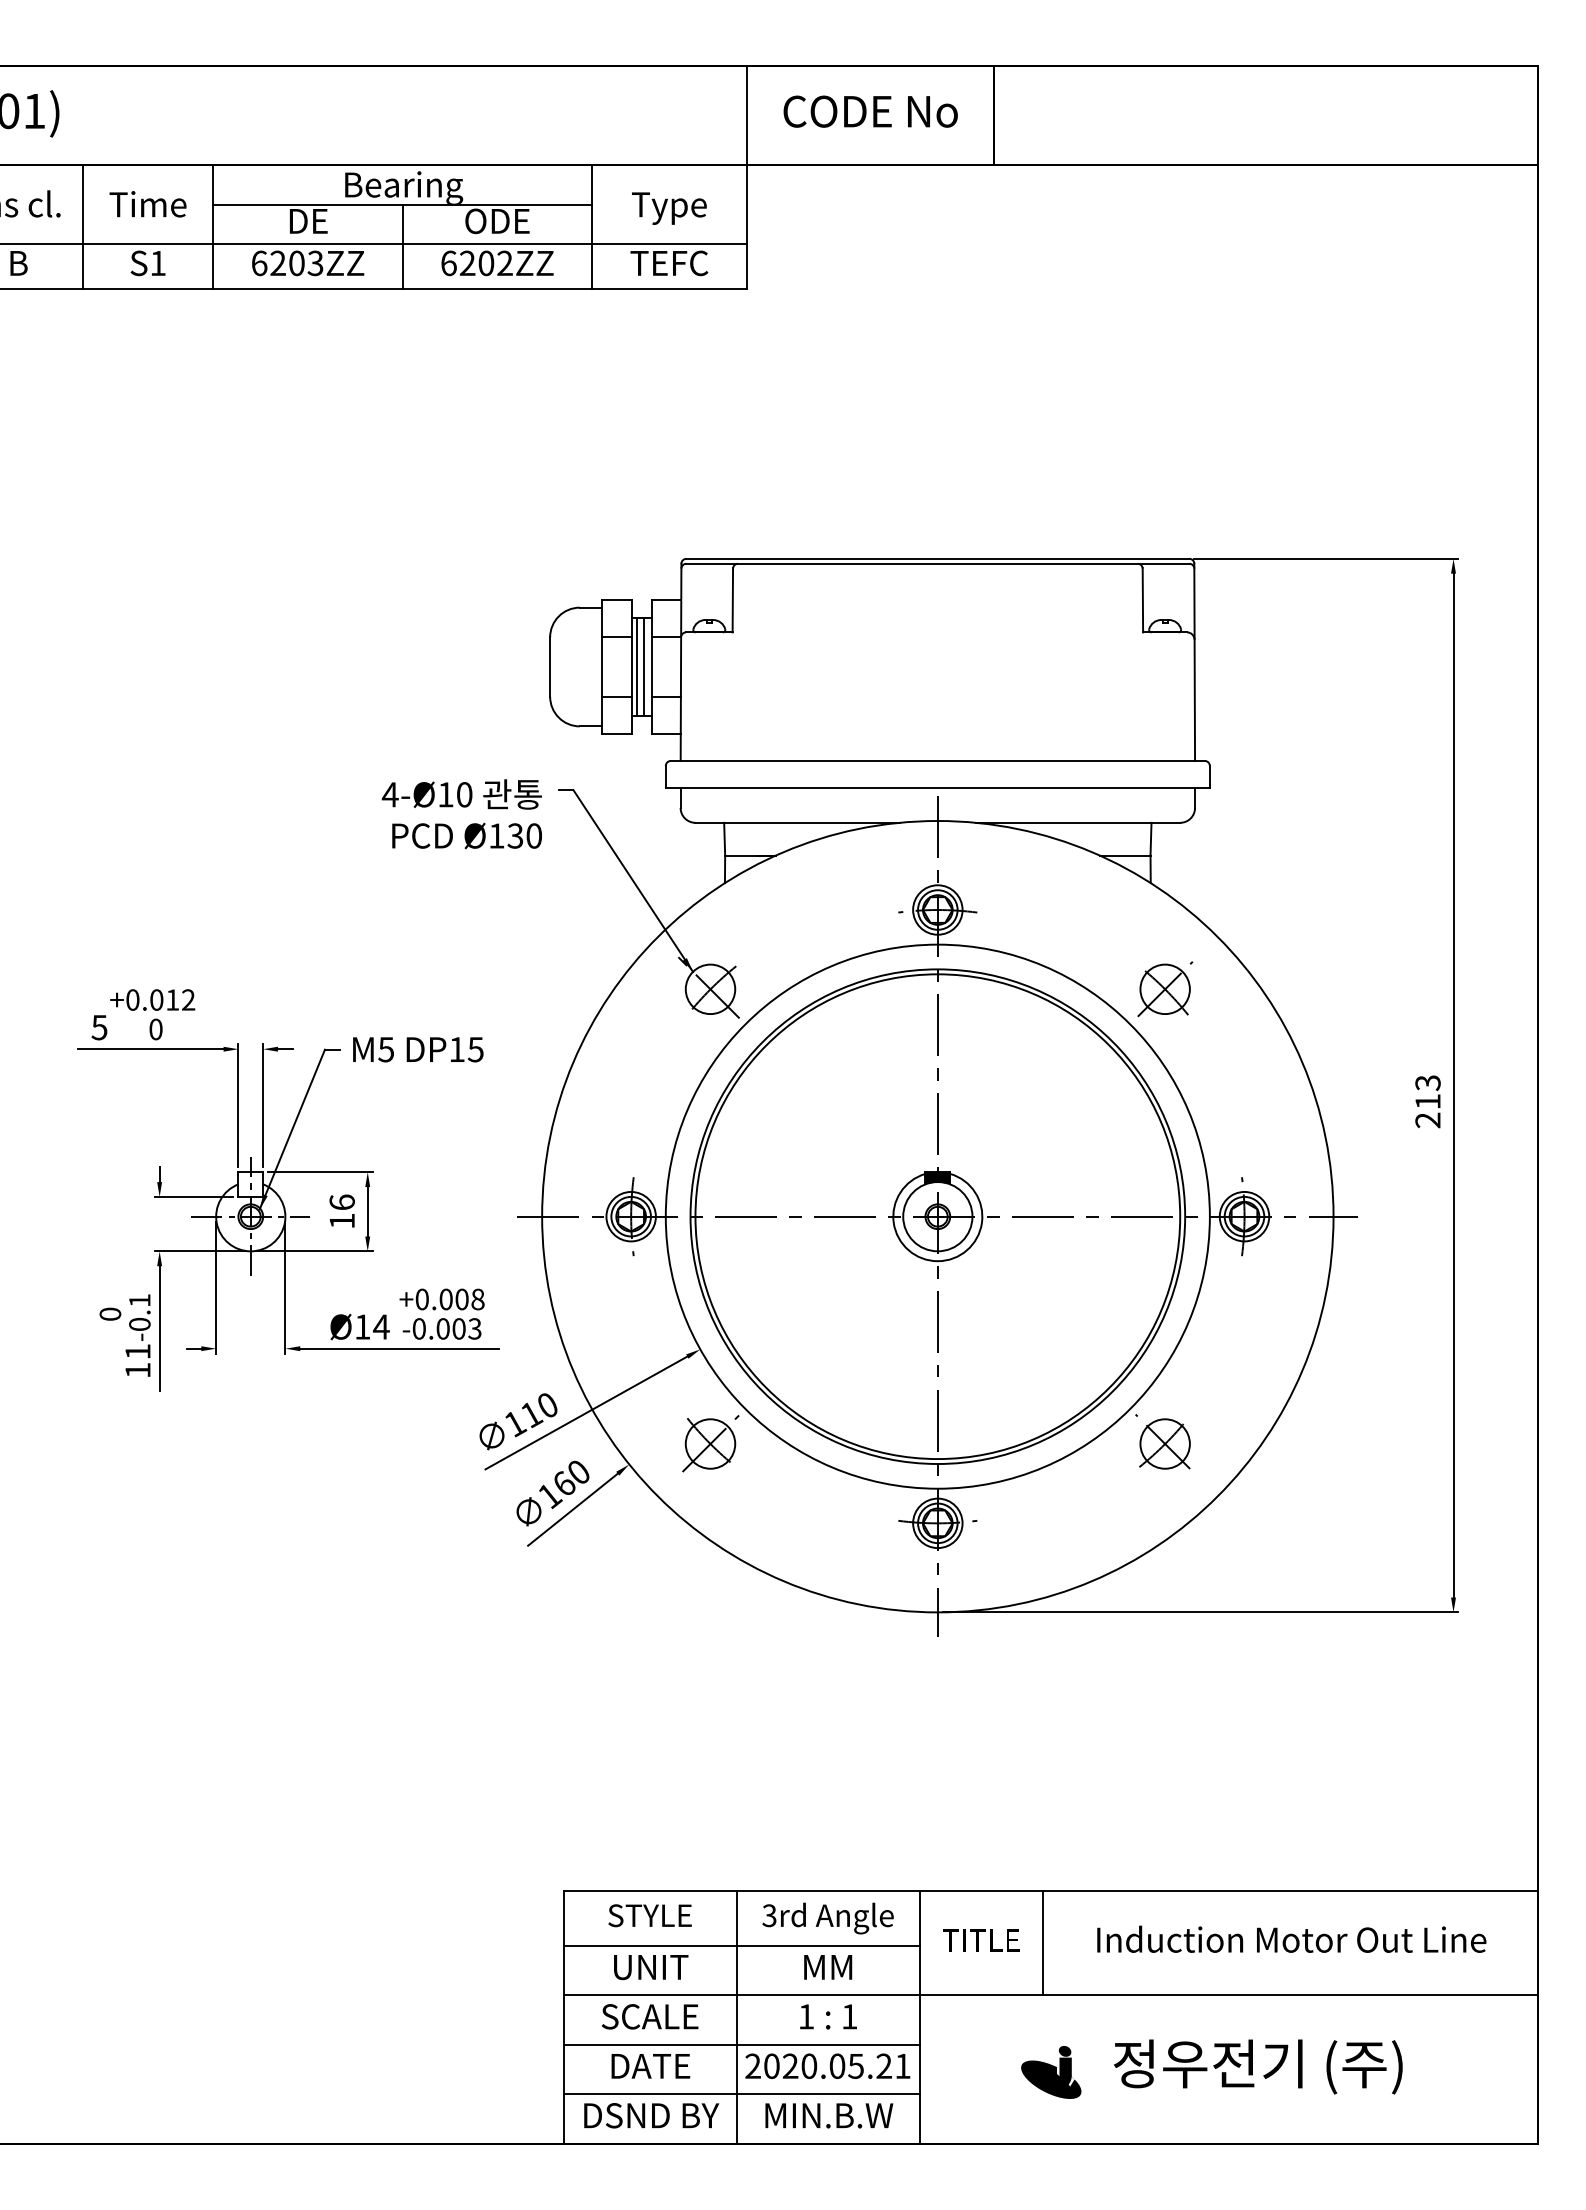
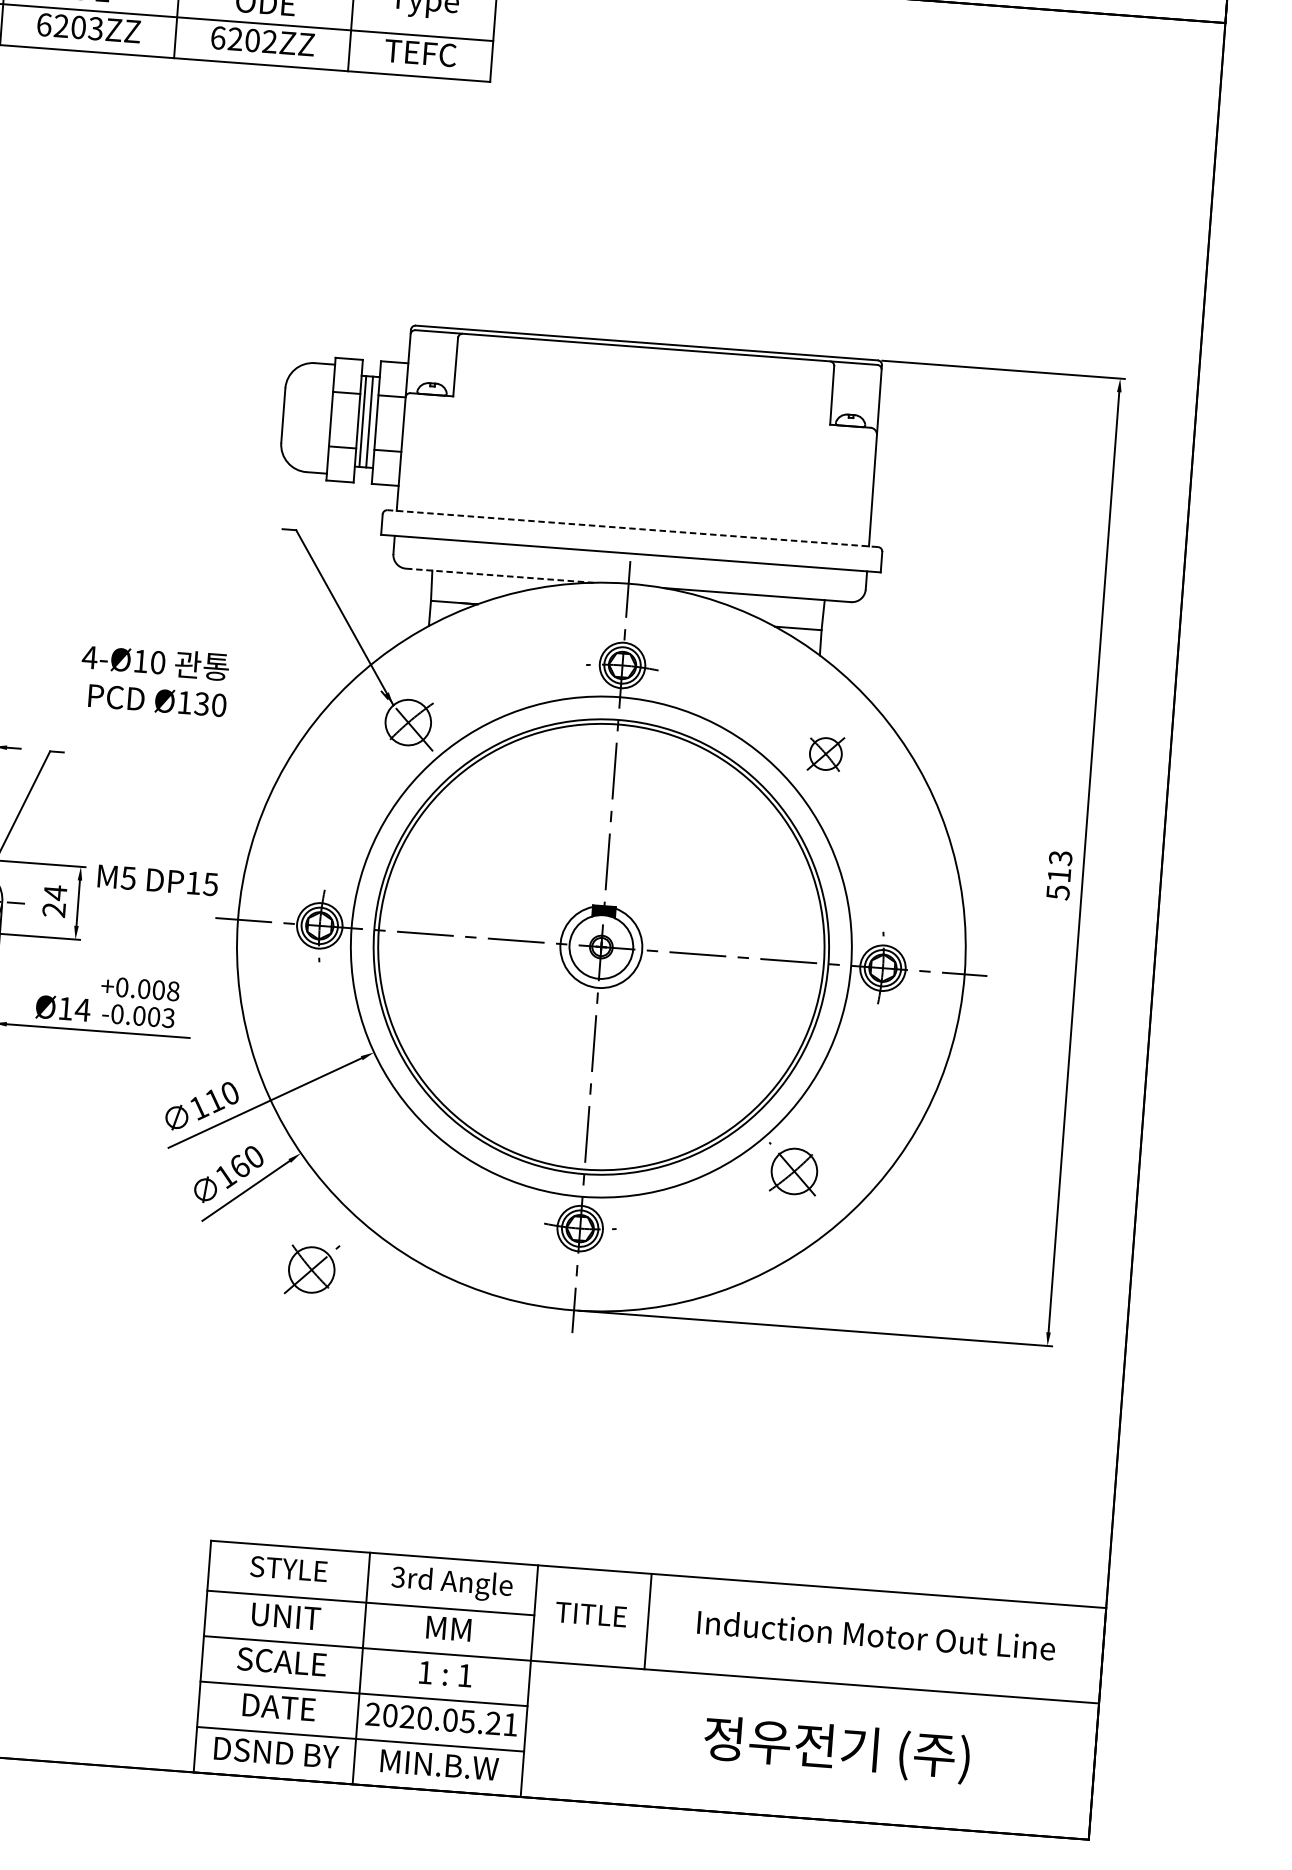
line: (937, 761) -> (632, 529), solid -> dashed
text: (461, 814) -> (153, 680), moved
line: (798, 822) -> (500, 575), solid -> dashed
part: (1165, 989) -> (826, 754), size x0.7
text: (418, 1049) -> (158, 880), moved
text: (1427, 1120) -> (1057, 892), 213 -> 513
text: (341, 1211) -> (54, 901), 16 -> 24
part: (710, 1443) -> (311, 1269), moved
part: (1051, 2072) -> (646, 1740), removed

